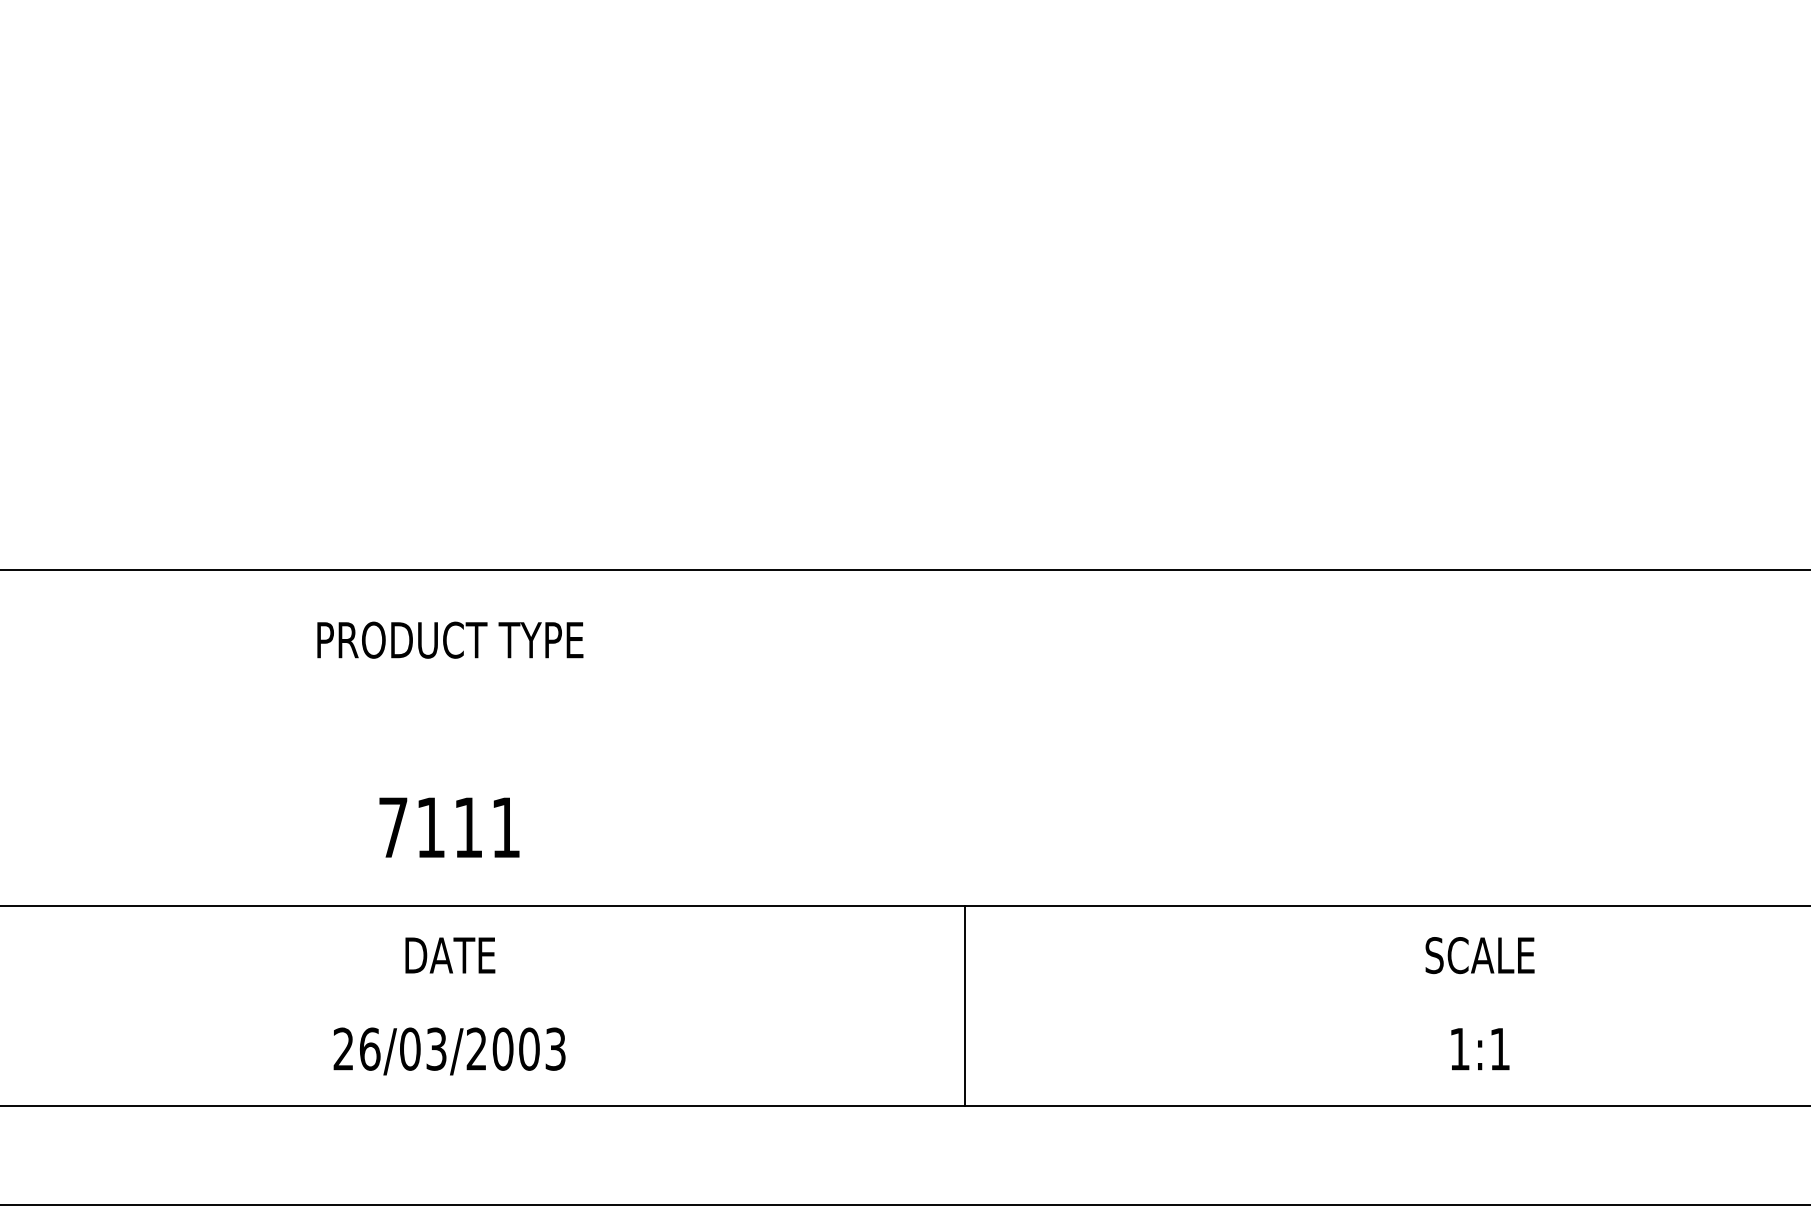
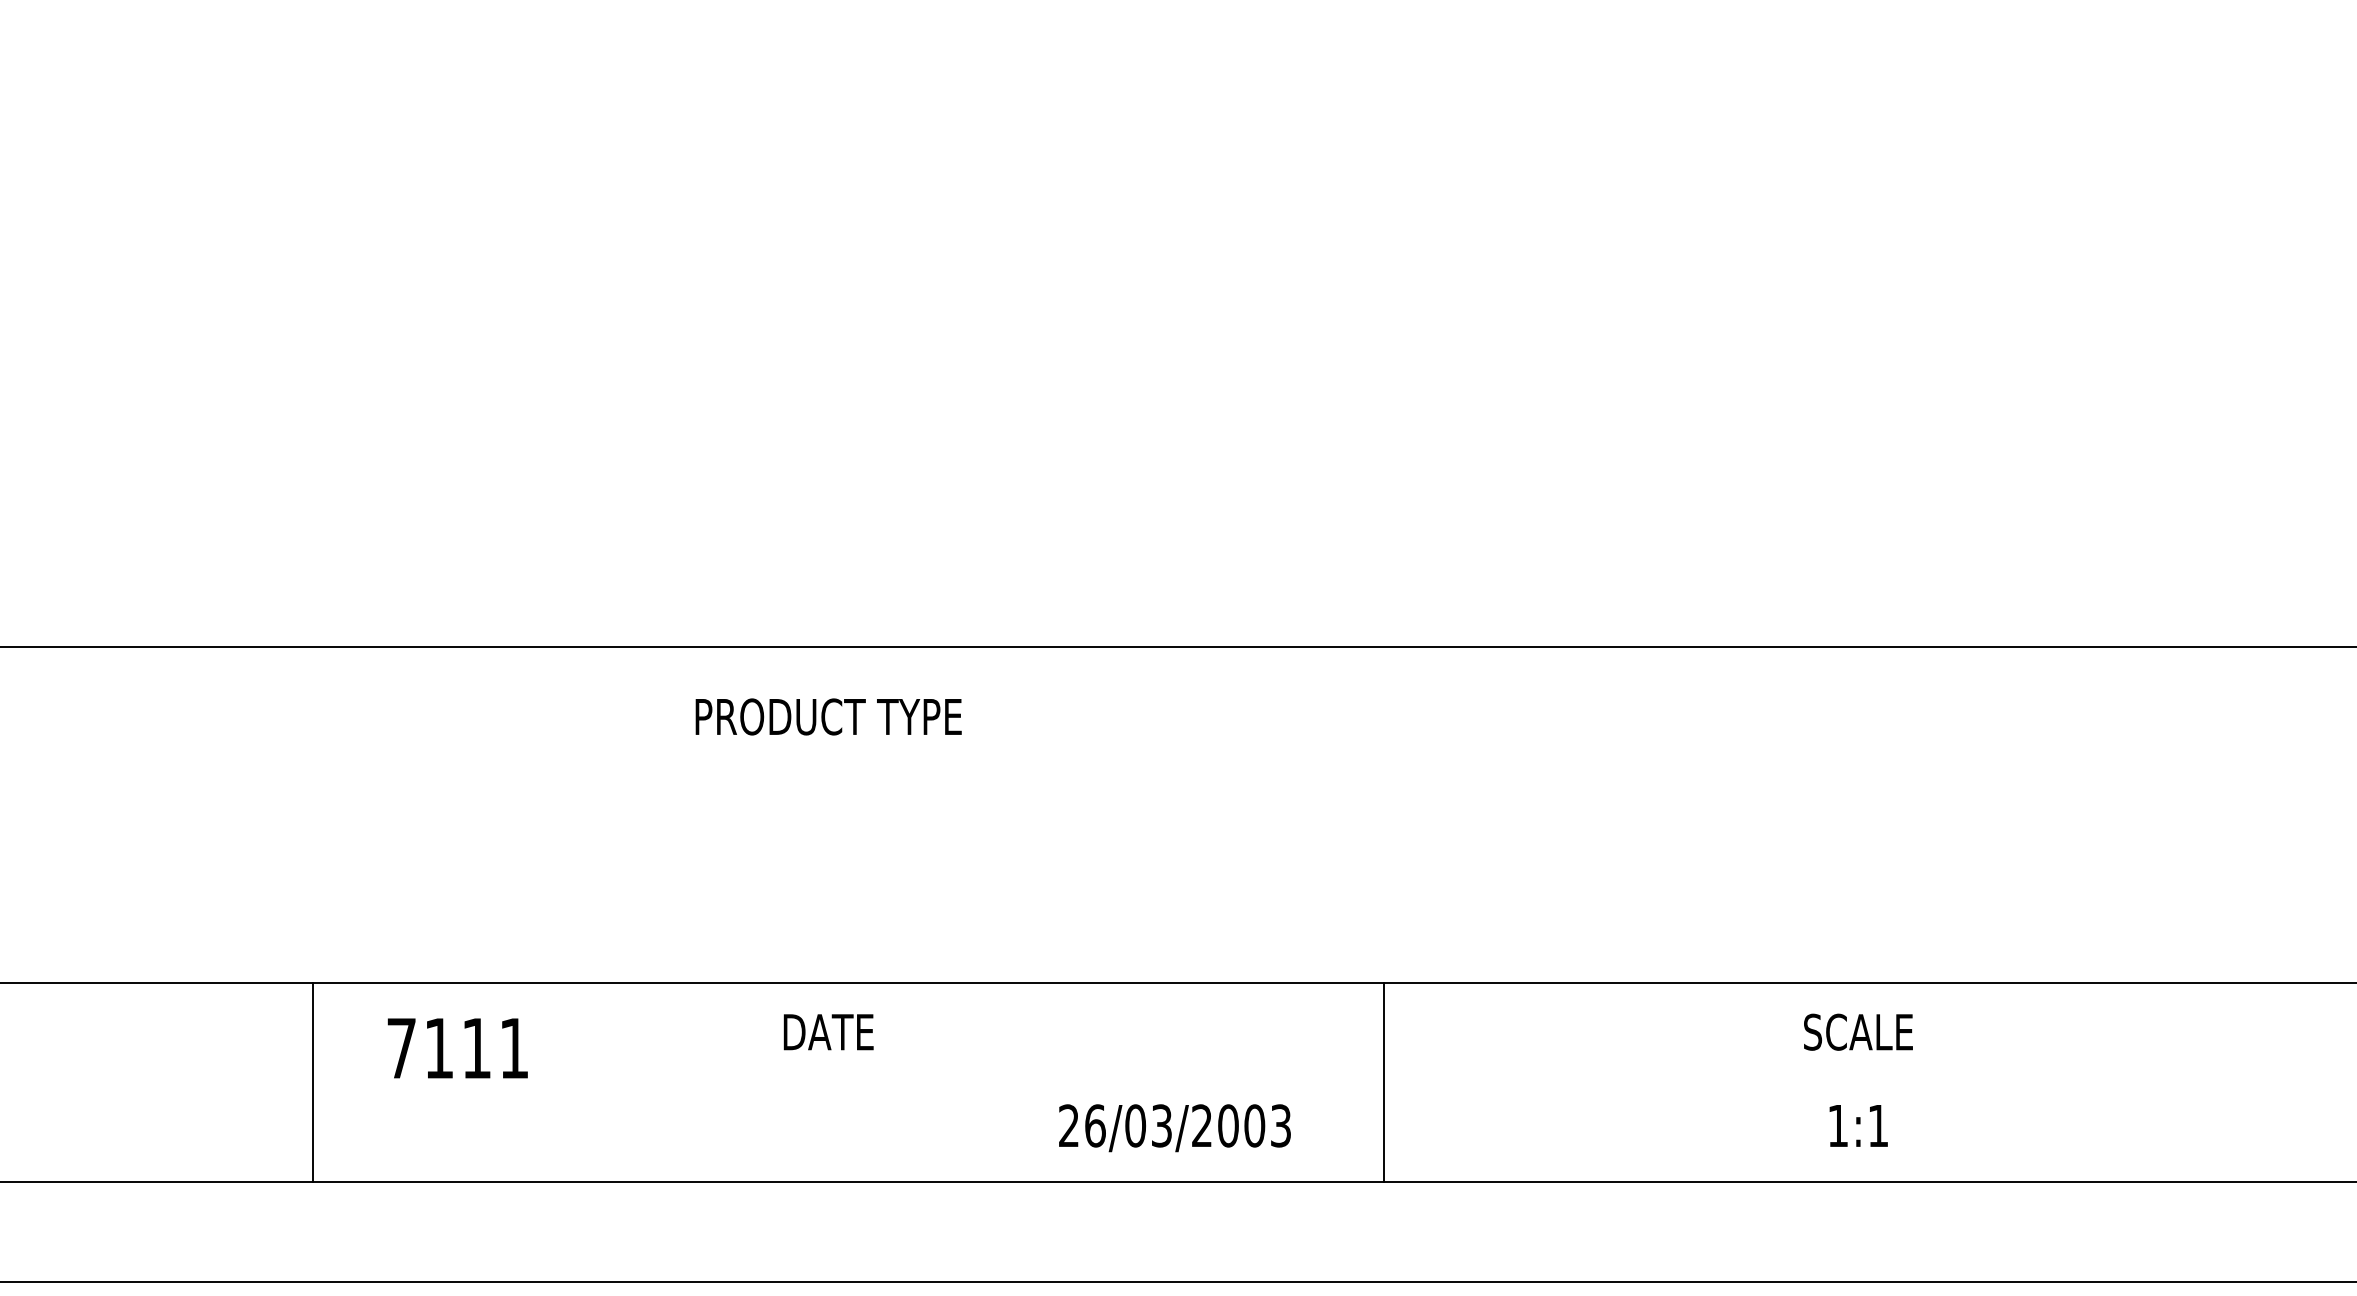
text: (449, 827) -> (457, 1048), moved
line: (965, 1005) -> (1384, 1082), moved
text: (449, 1051) -> (1174, 1128), moved

